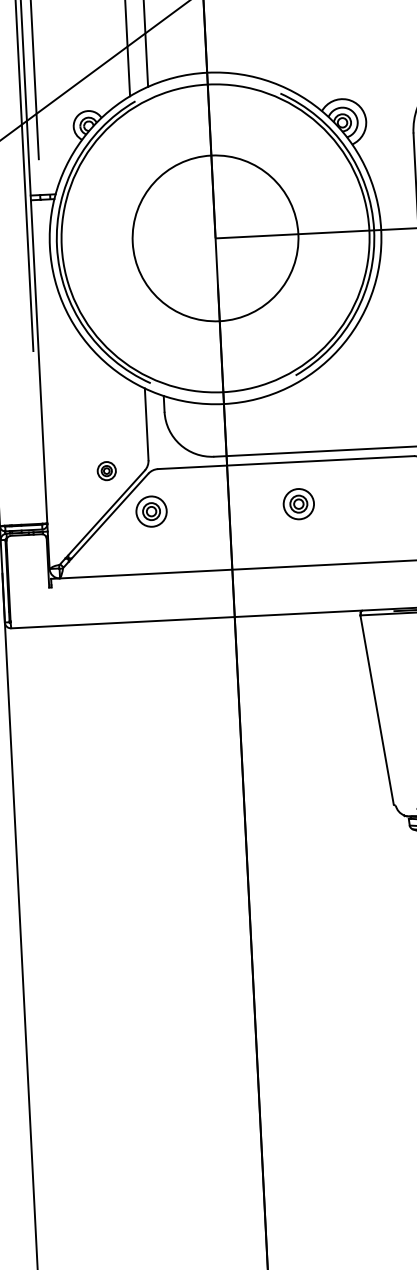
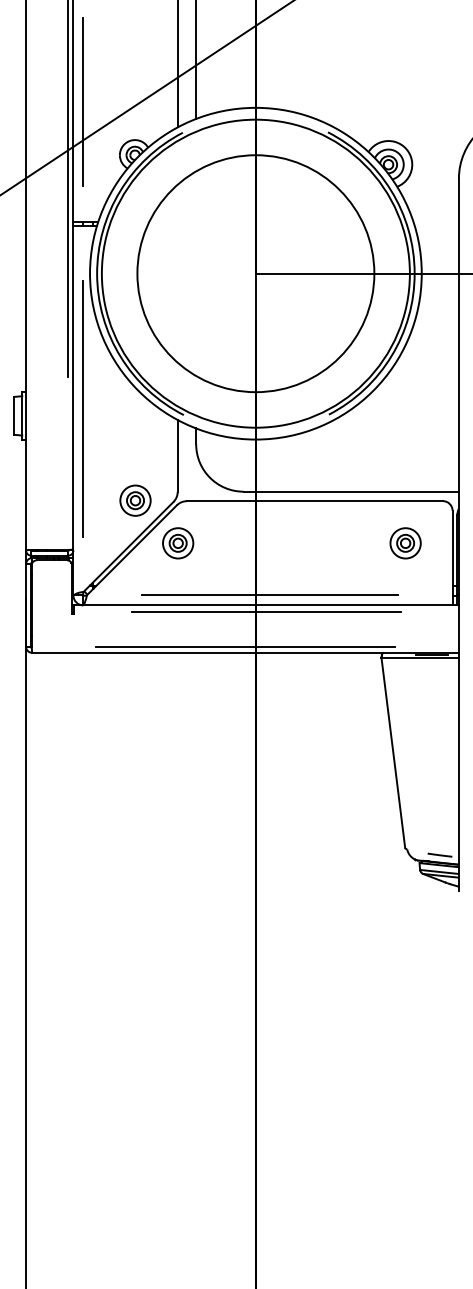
circle: (215, 238) -> (255, 273), size x1.43
line: (50, 382) -> (83, 409), added
part: (106, 470) -> (135, 500), size x1.67
part: (298, 504) -> (405, 543), moved
line: (245, 559) -> (269, 595), added
line: (243, 575) -> (266, 611), added
line: (223, 611) -> (244, 646), added

